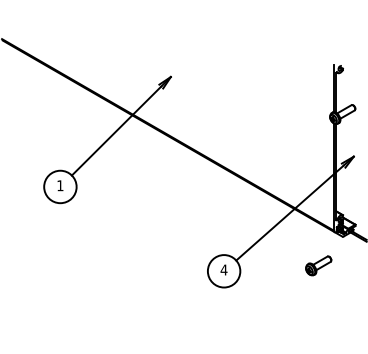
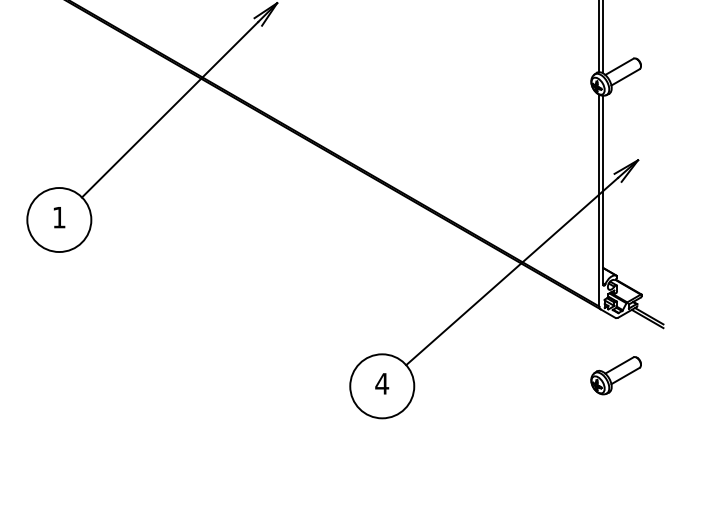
part: (318, 265) -> (615, 374), moved

